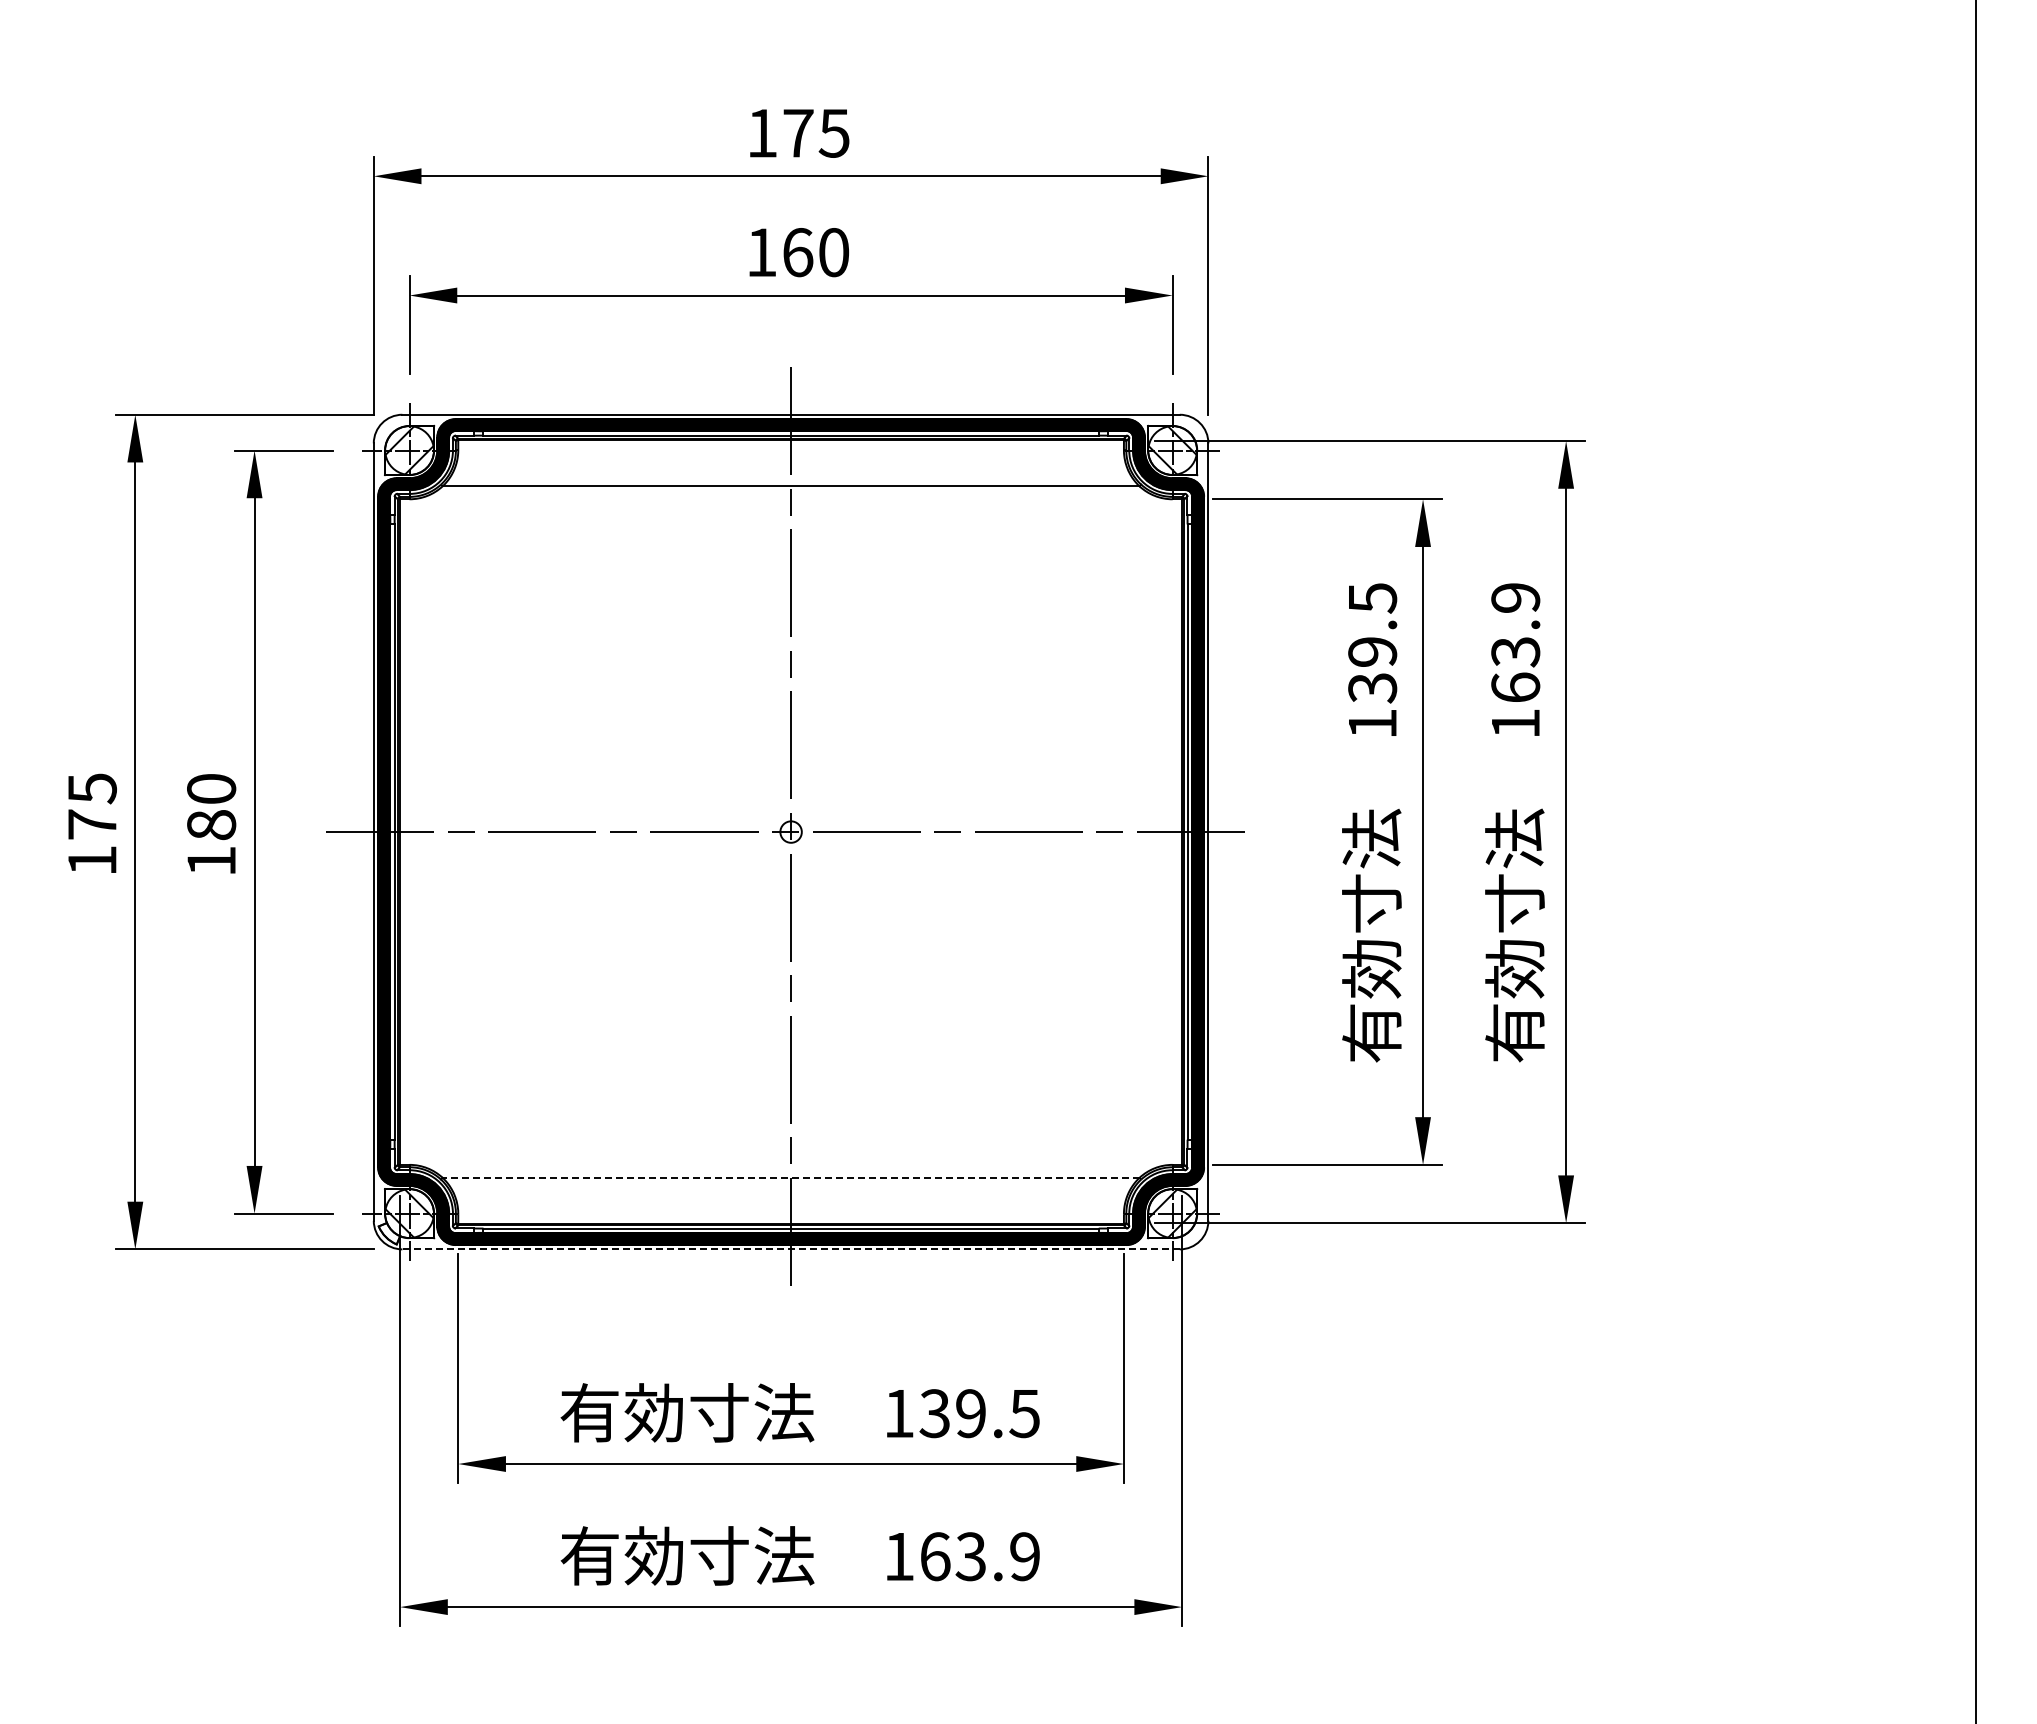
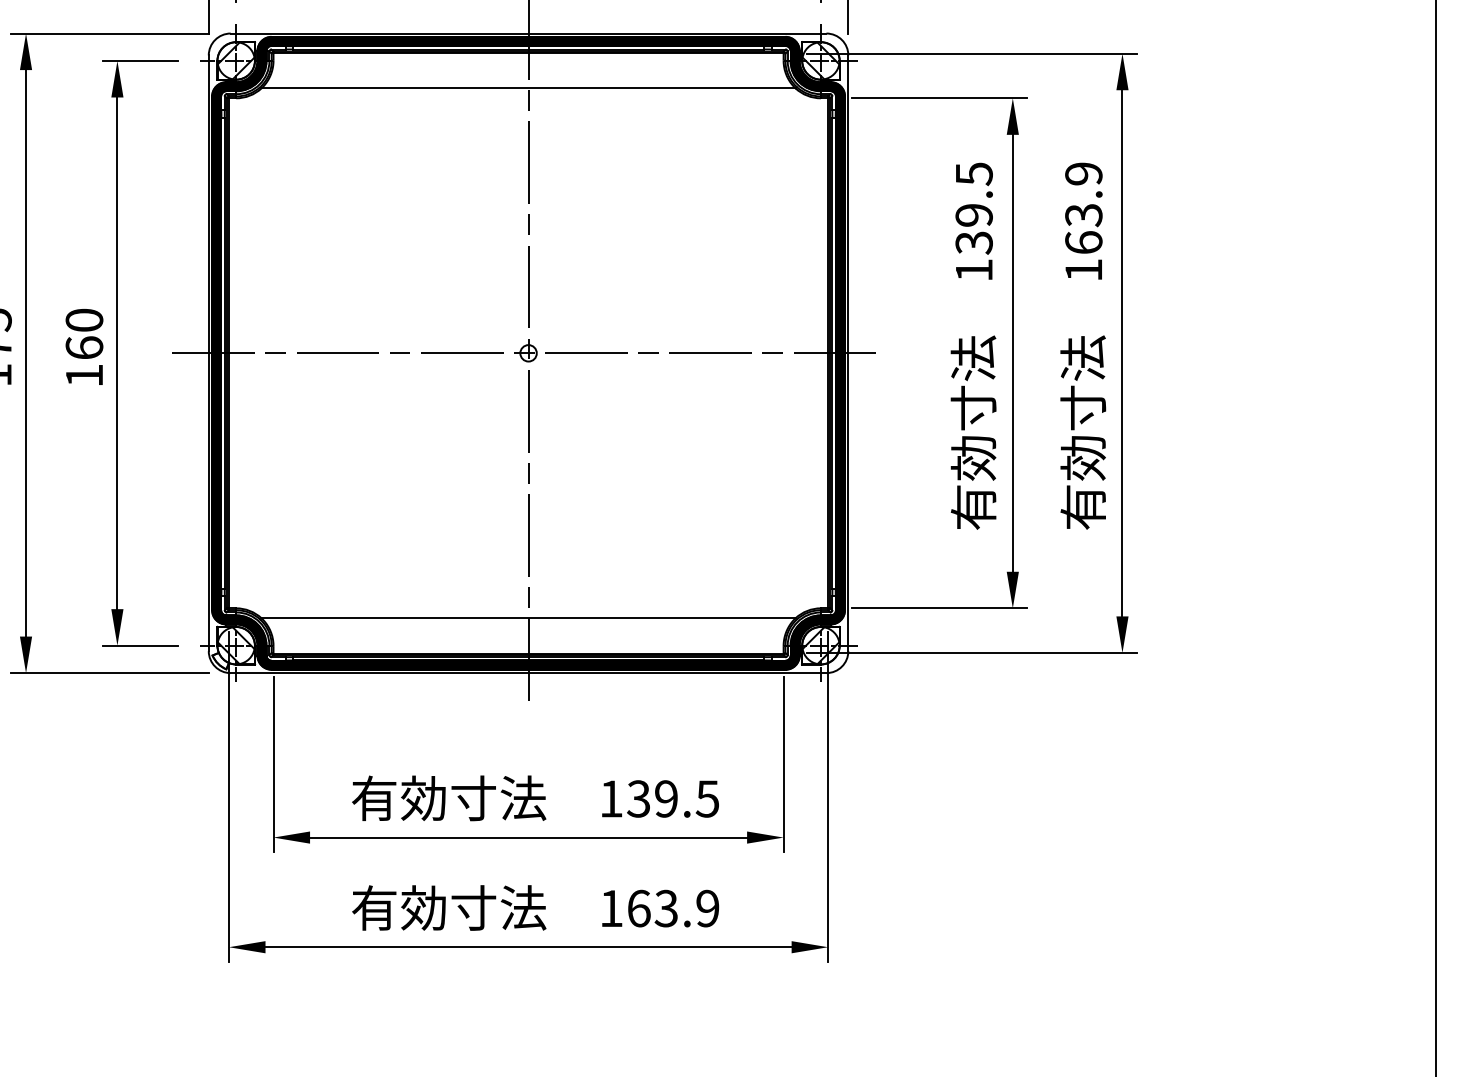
text: (211, 824) -> (84, 347), 180 -> 160
line: (790, 1177) -> (528, 618), dashed -> solid
line: (791, 1249) -> (528, 673), dashed -> solid

